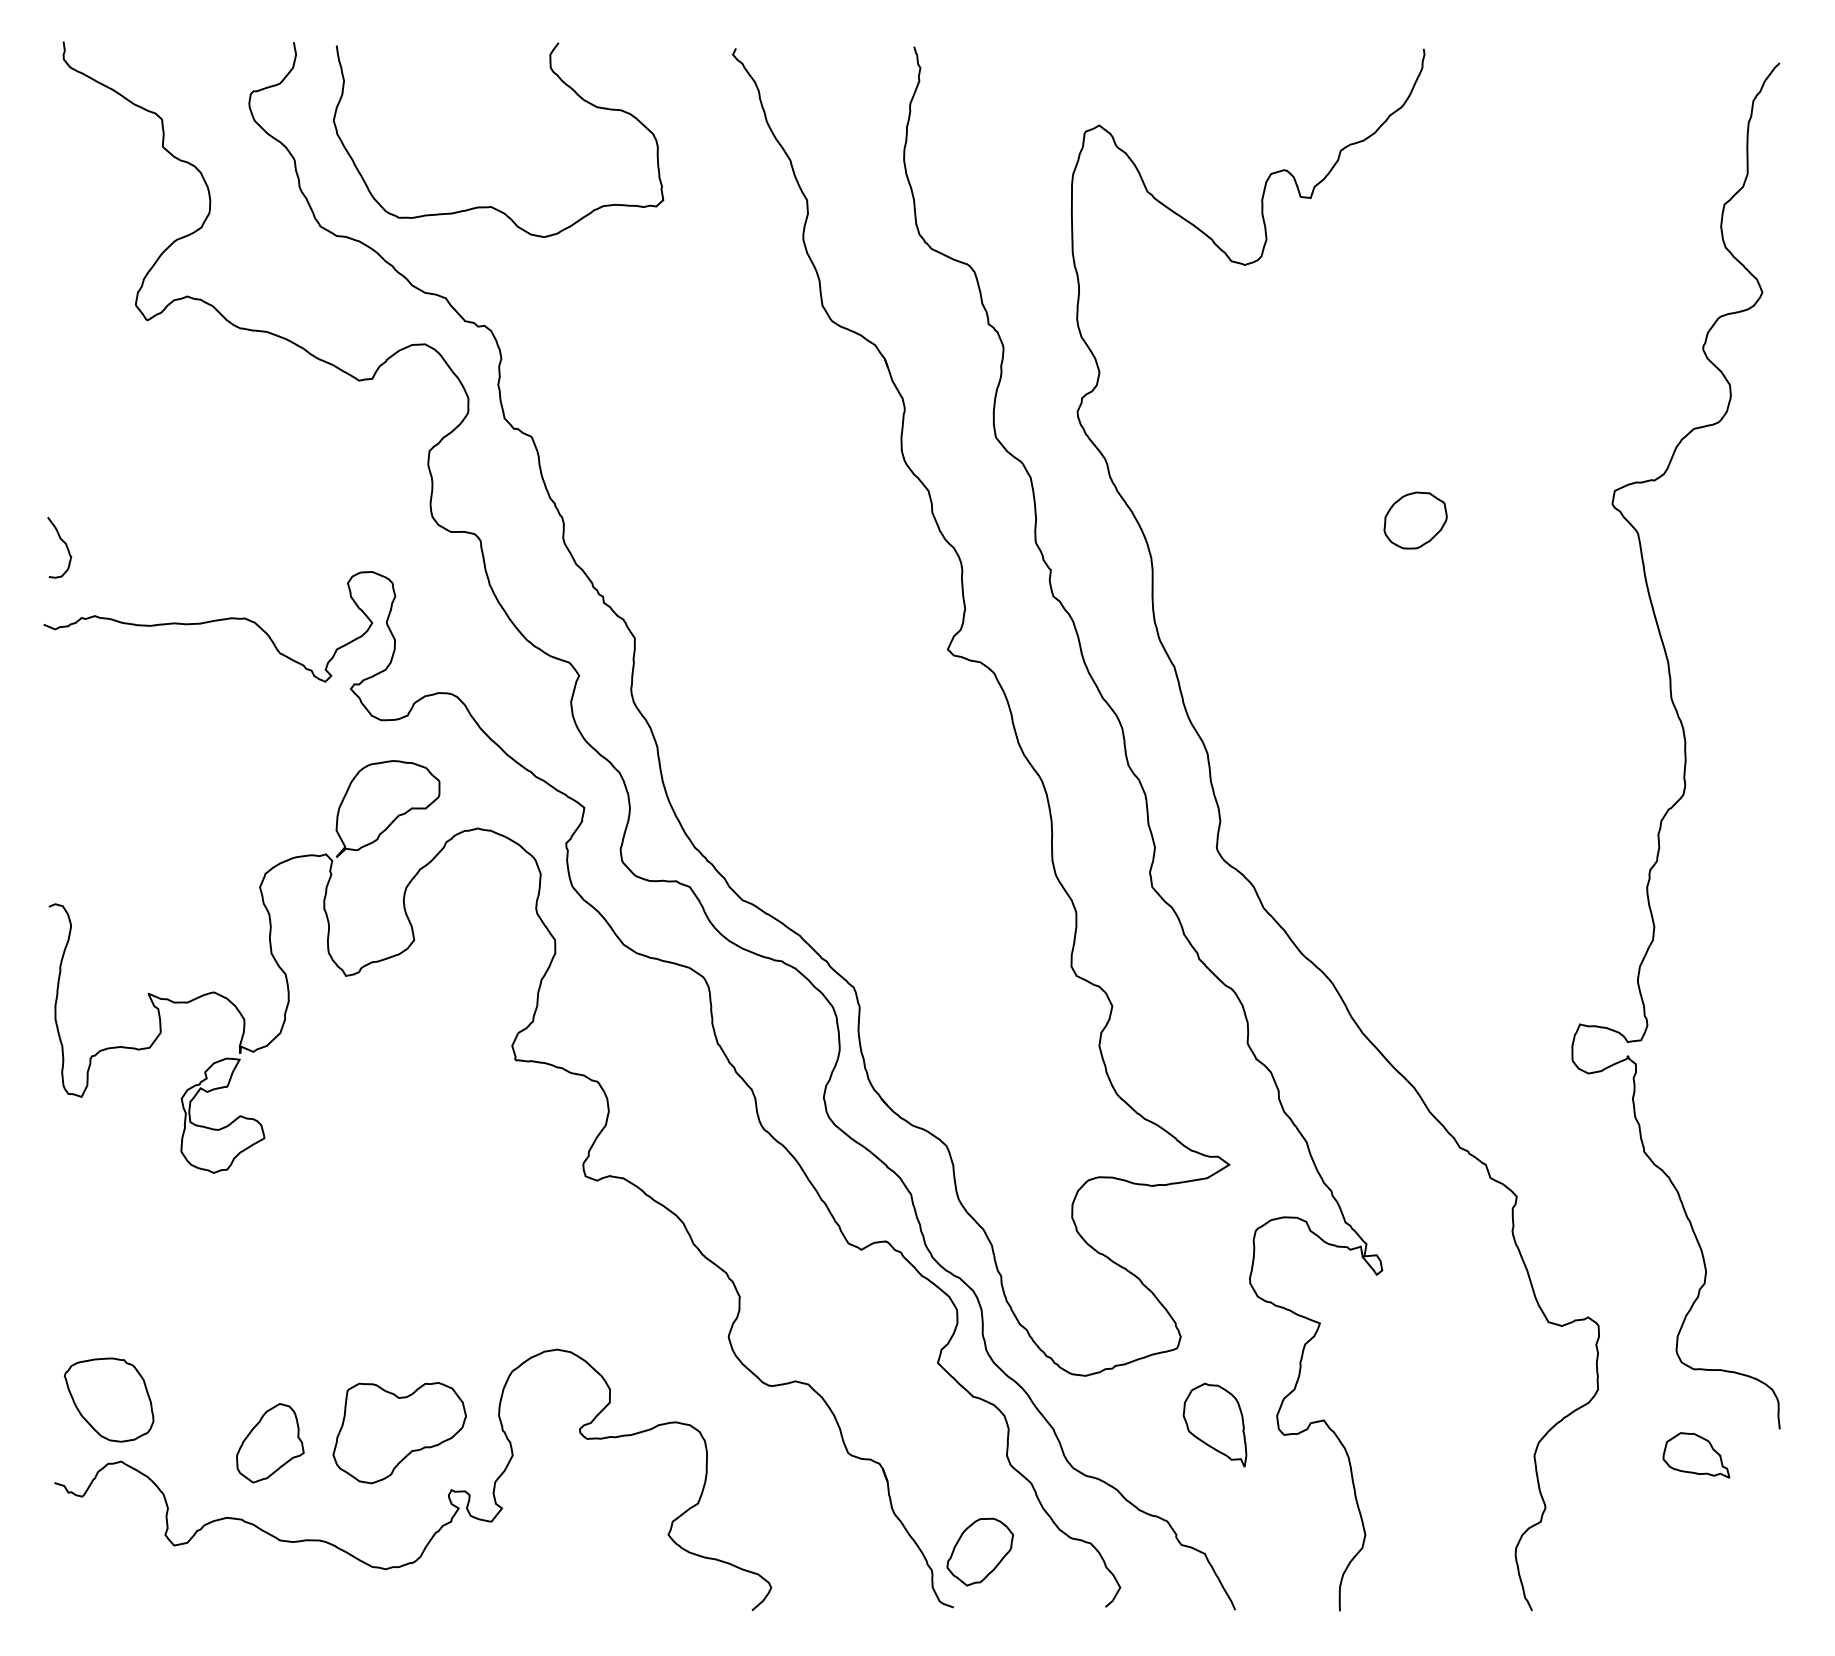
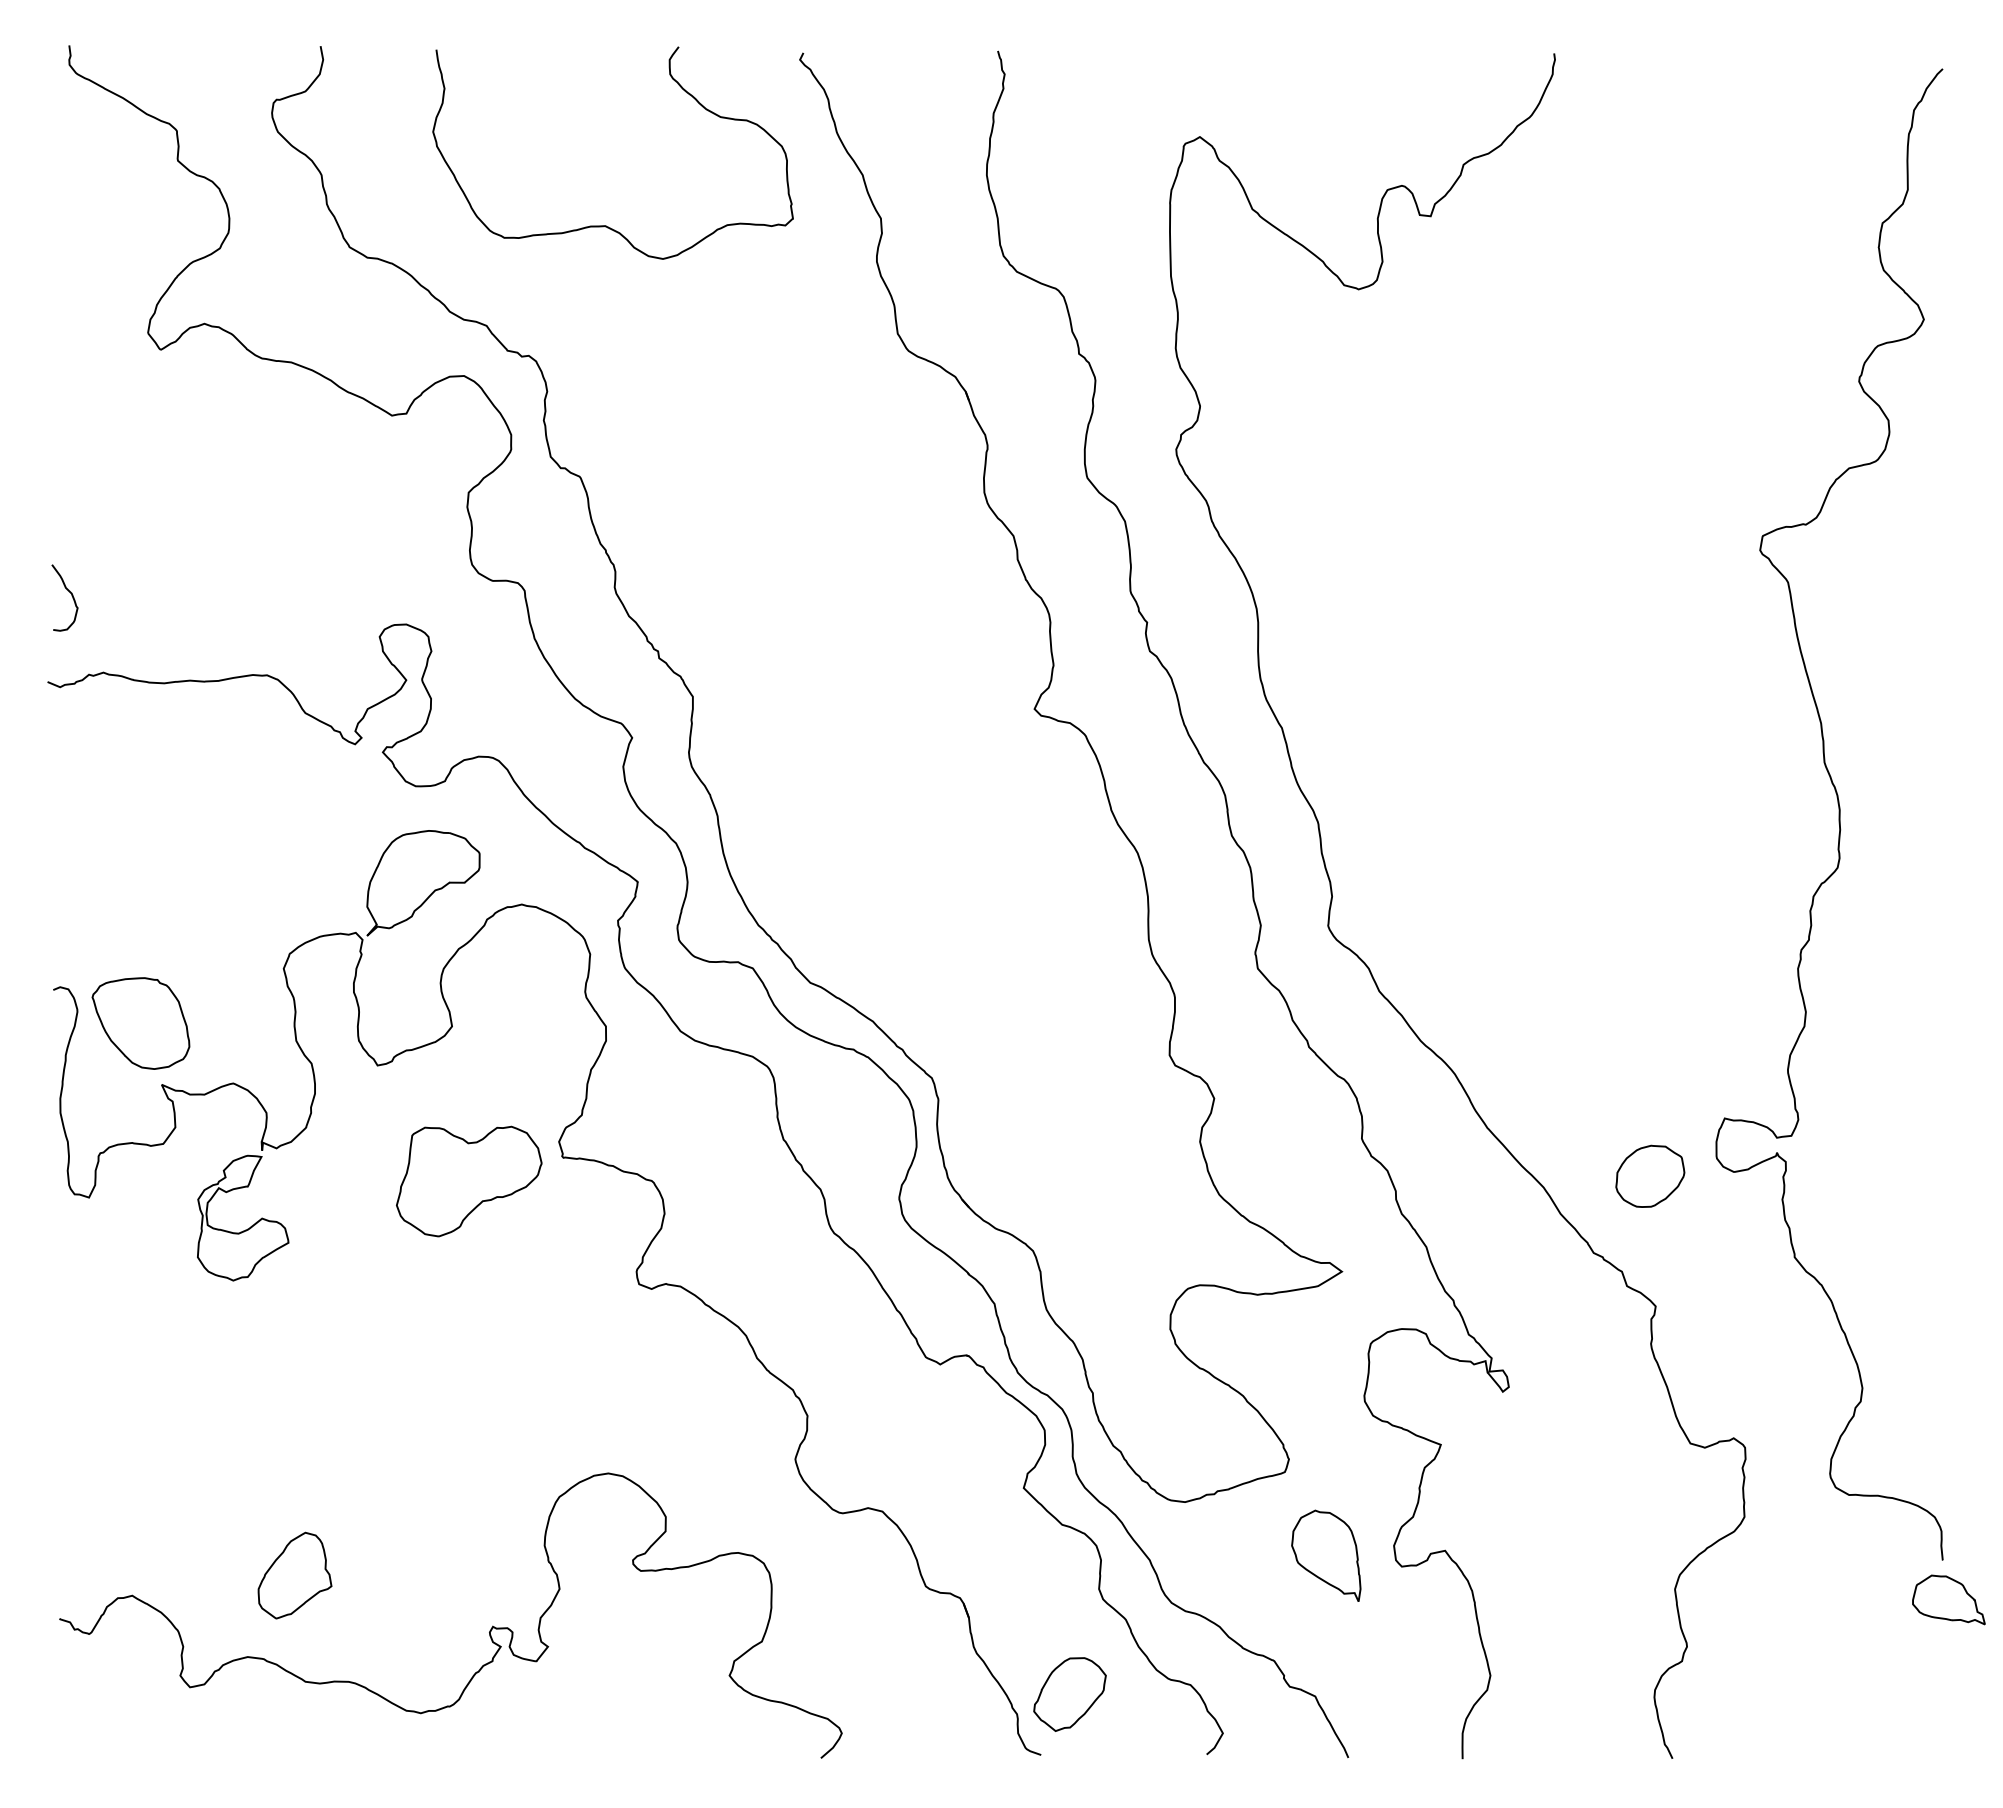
curve: (492, 206) -> (606, 225), moved
part: (1415, 519) -> (1650, 1175), moved
part: (108, 1400) -> (140, 1023), moved
part: (399, 1433) -> (469, 1181), moved
part: (1696, 1455) -> (1948, 1599), moved

